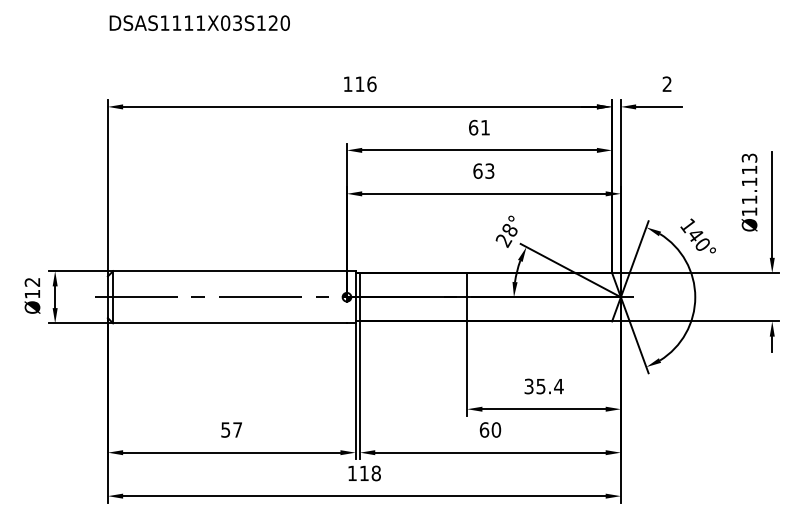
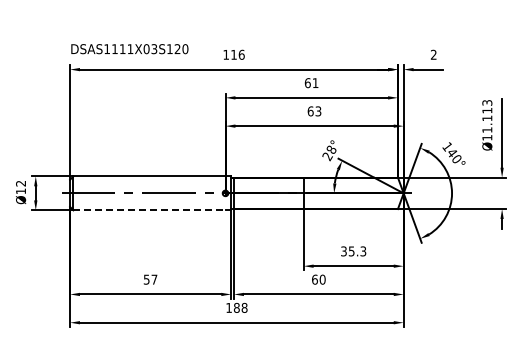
text: (199, 23) -> (129, 49), moved
line: (231, 323) -> (150, 210), solid -> dashed
text: (559, 386) -> (363, 251), 35.4 -> 35.3
text: (363, 472) -> (236, 307), 118 -> 188

